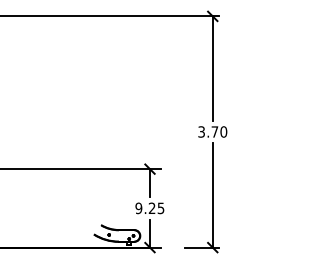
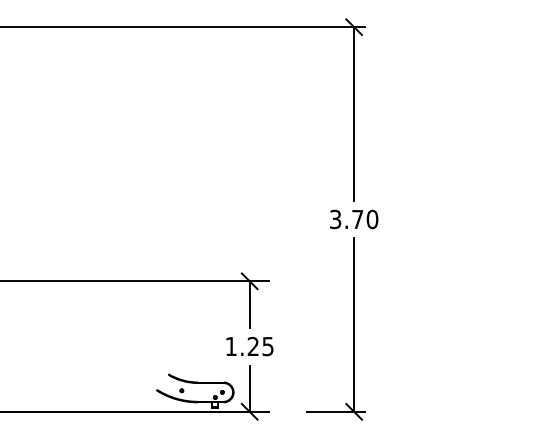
text: (138, 208) -> (230, 346), 9.25 -> 1.25

